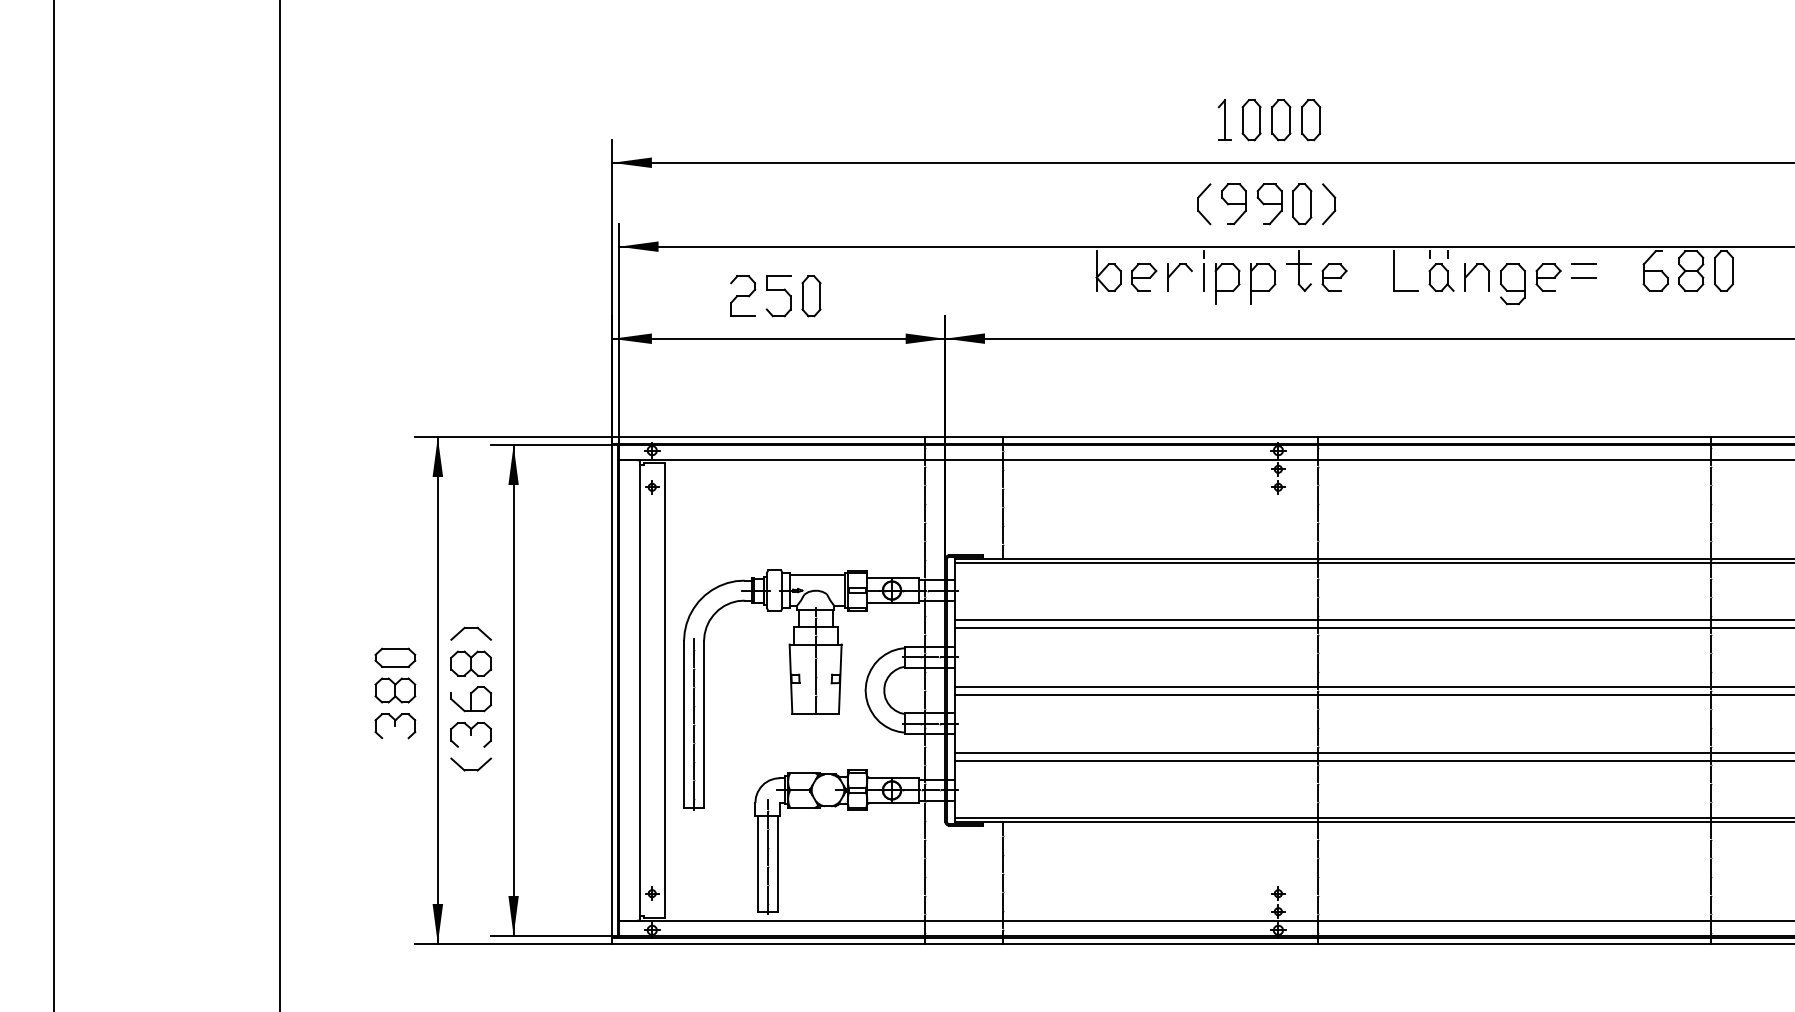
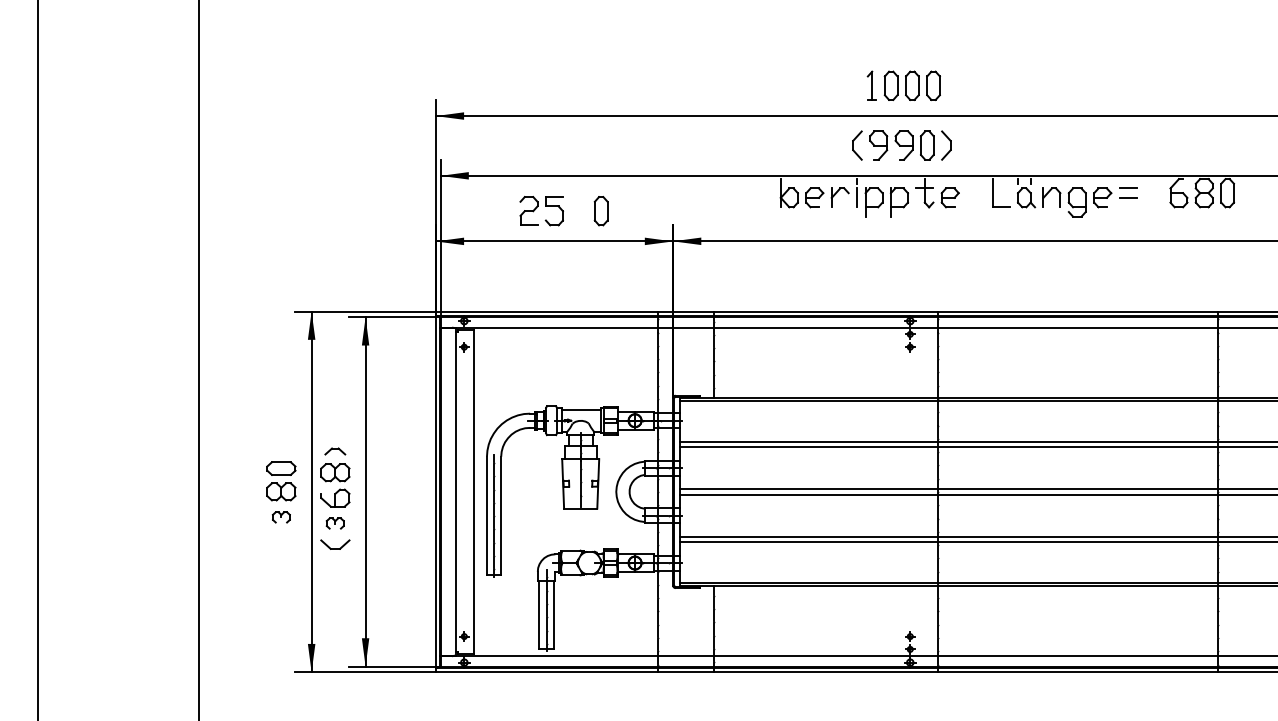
part: (811, 296) -> (601, 211), moved
part: (470, 633) -> (334, 451), size x0.7
part: (395, 726) -> (281, 517), size x0.6
part: (470, 734) -> (334, 523), size x0.6

